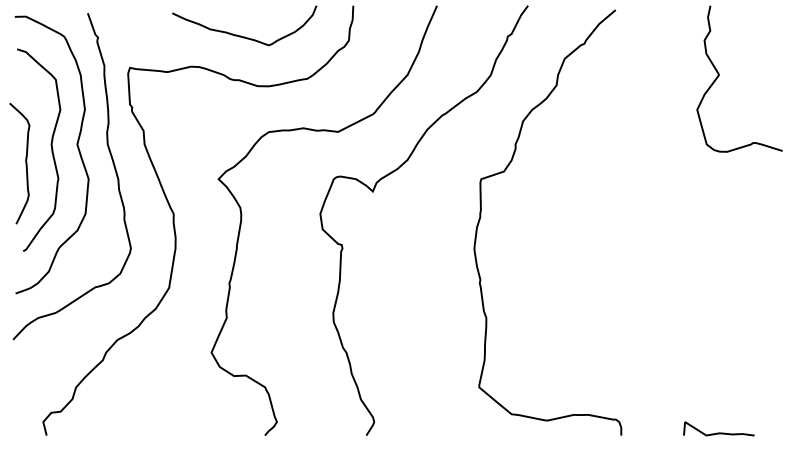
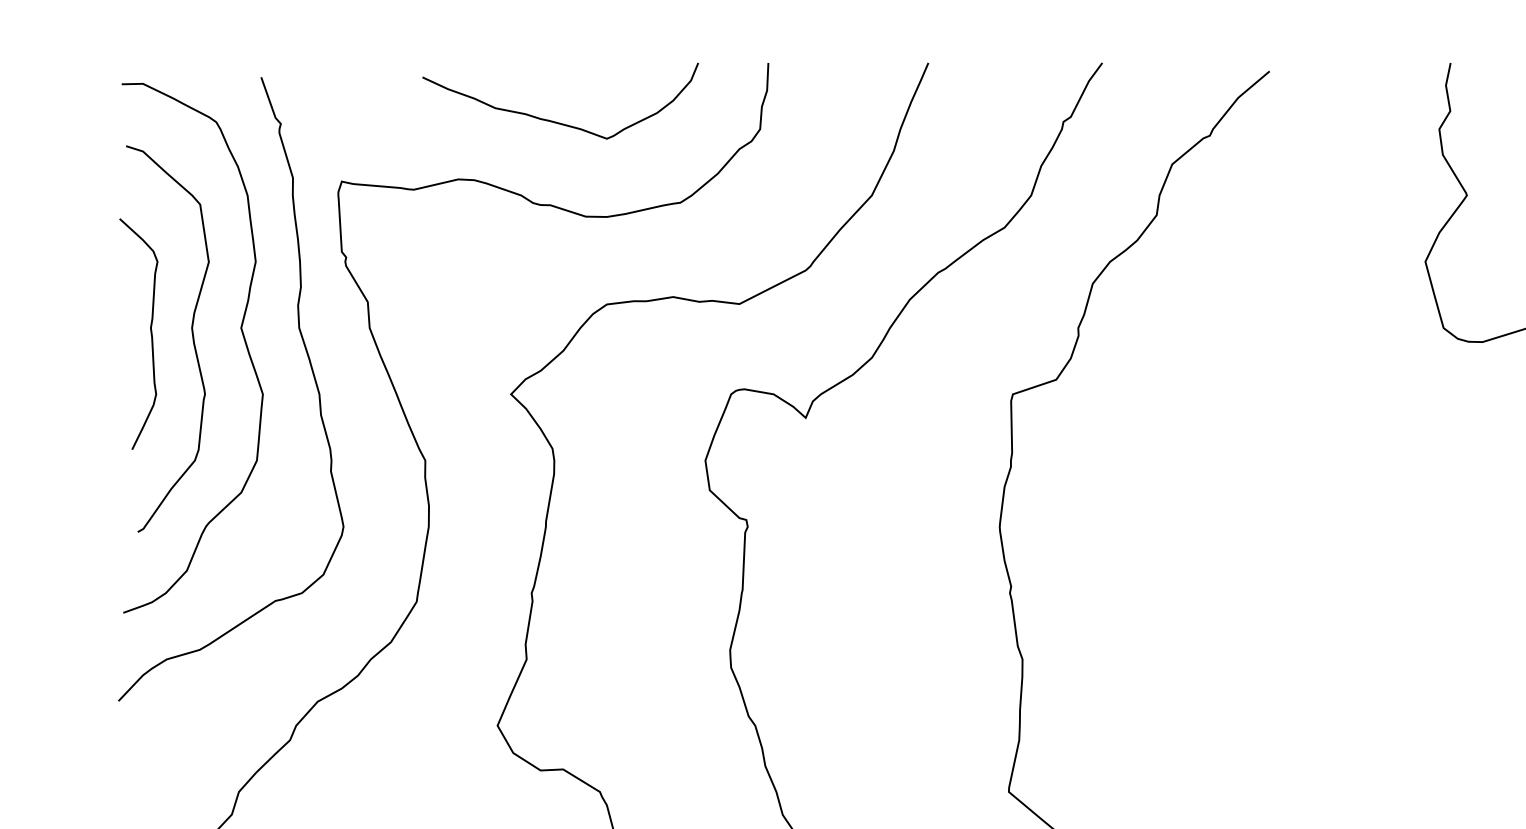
curve: (25, 163) -> (149, 333), moved

